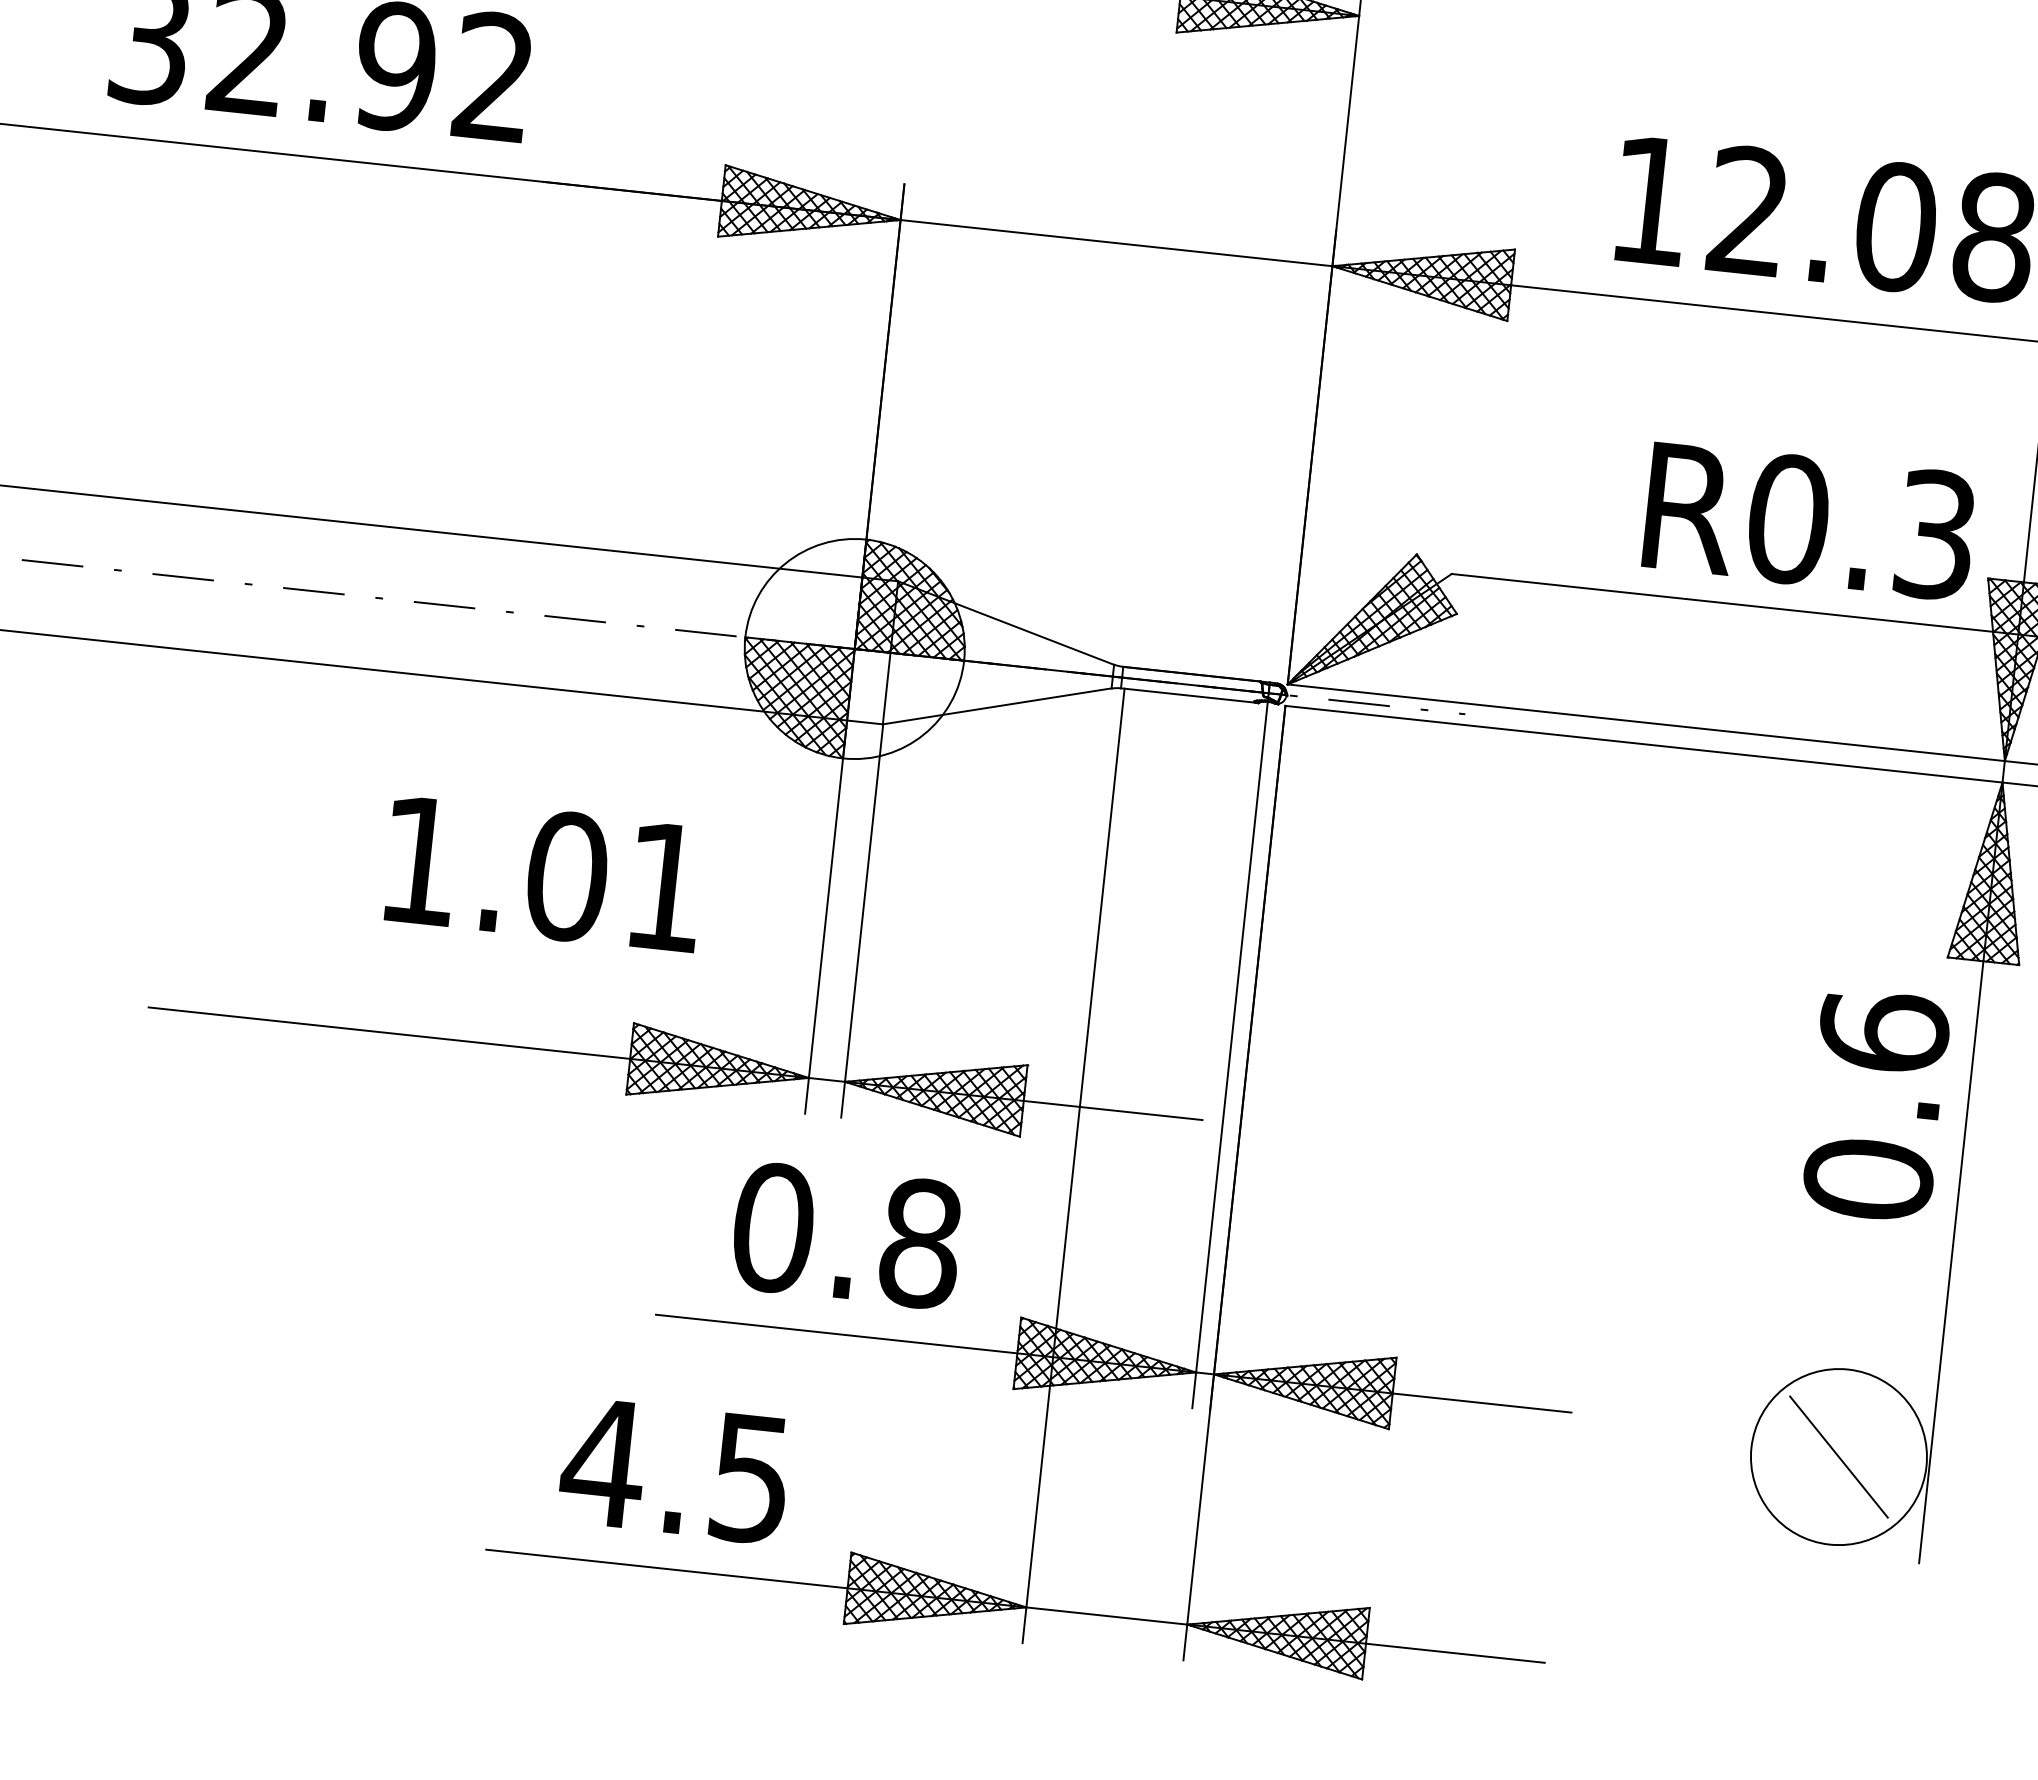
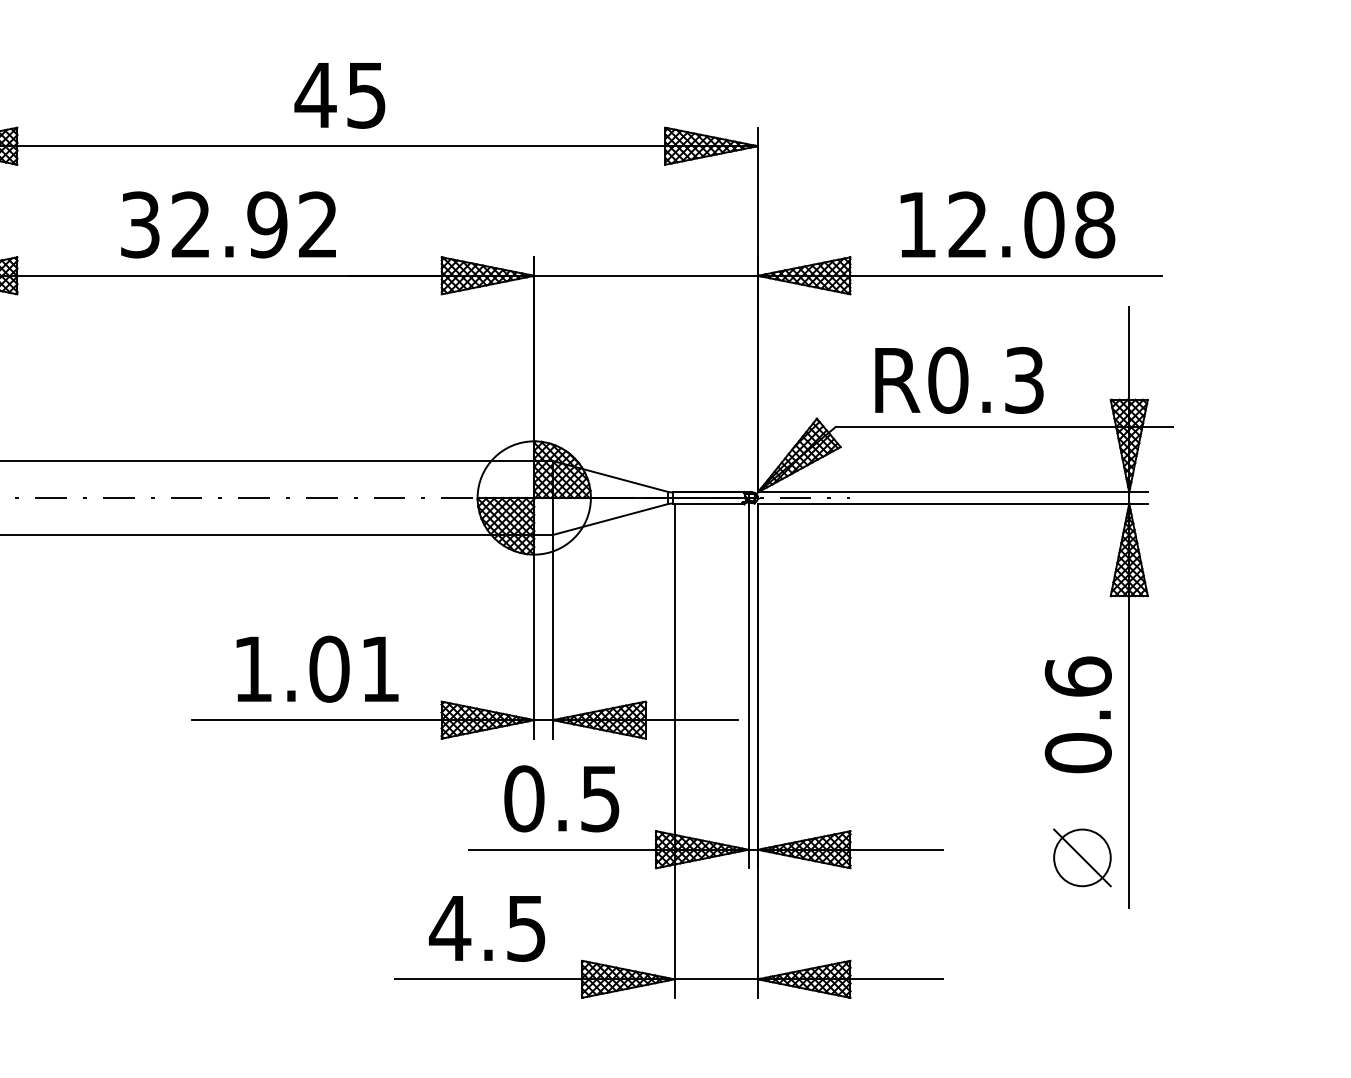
text: (1810, 519) -> (959, 379), moved
text: (544, 872) -> (317, 668), moved
text: (1874, 1104) -> (1077, 714), moved
text: (920, 1242) -> (600, 798), 0.8 -> 0.5
circle: (1839, 1456) -> (1082, 857), size x0.62

